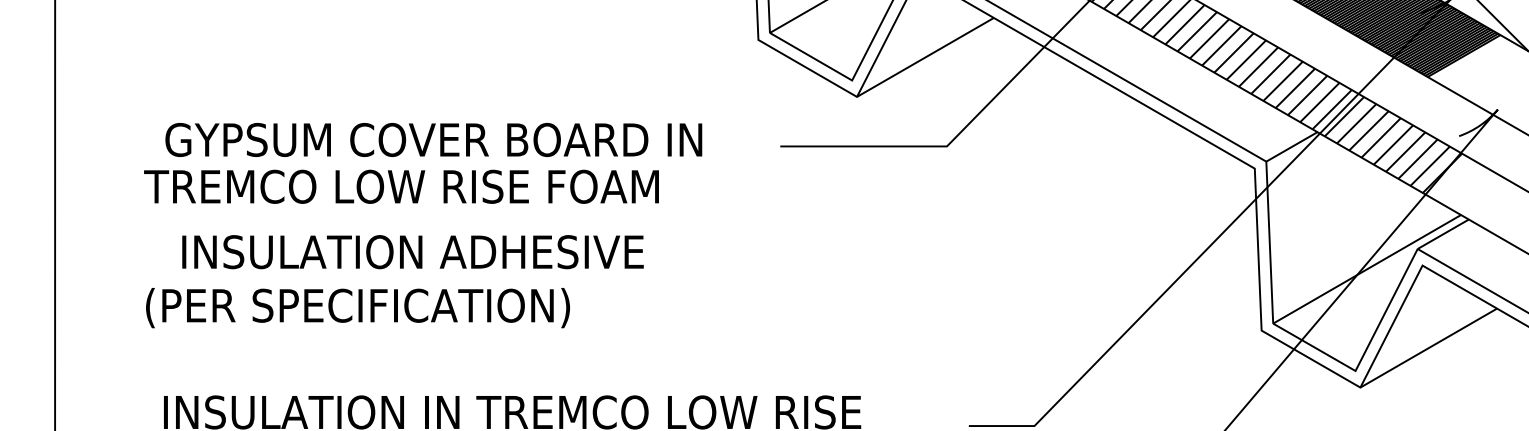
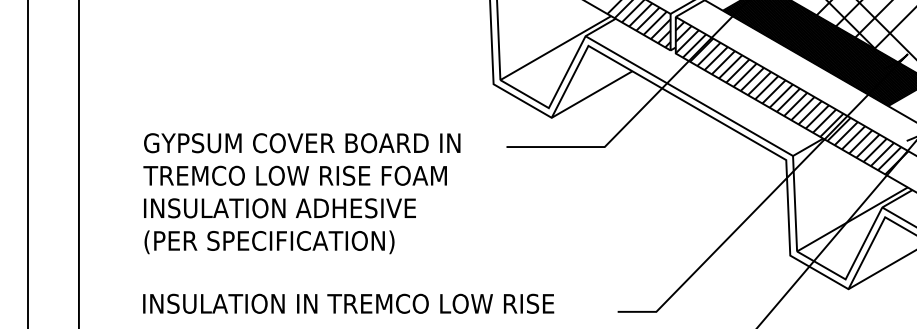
text: (400, 186) -> (294, 175), moved
text: (412, 252) -> (279, 208), moved
text: (357, 308) -> (269, 242), moved

